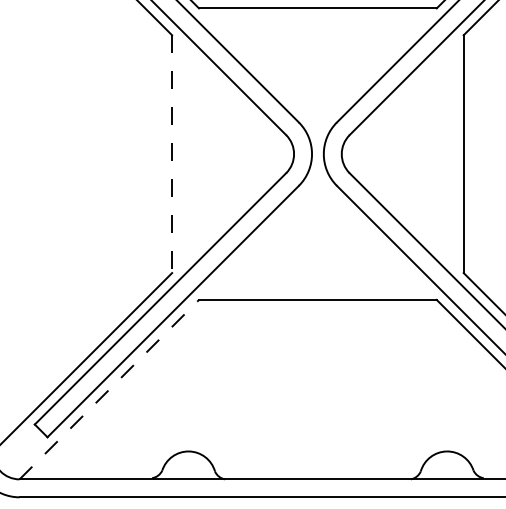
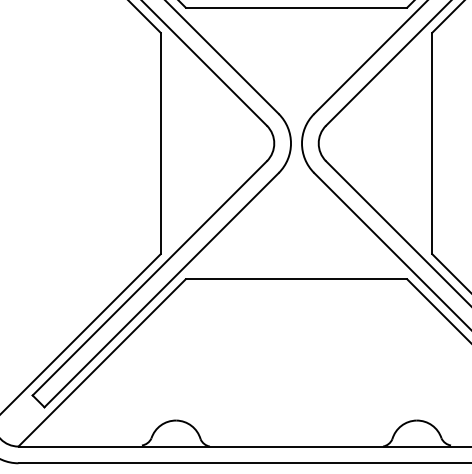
line: (171, 154) -> (160, 143), dashed -> solid
line: (109, 389) -> (102, 362), dashed -> solid

